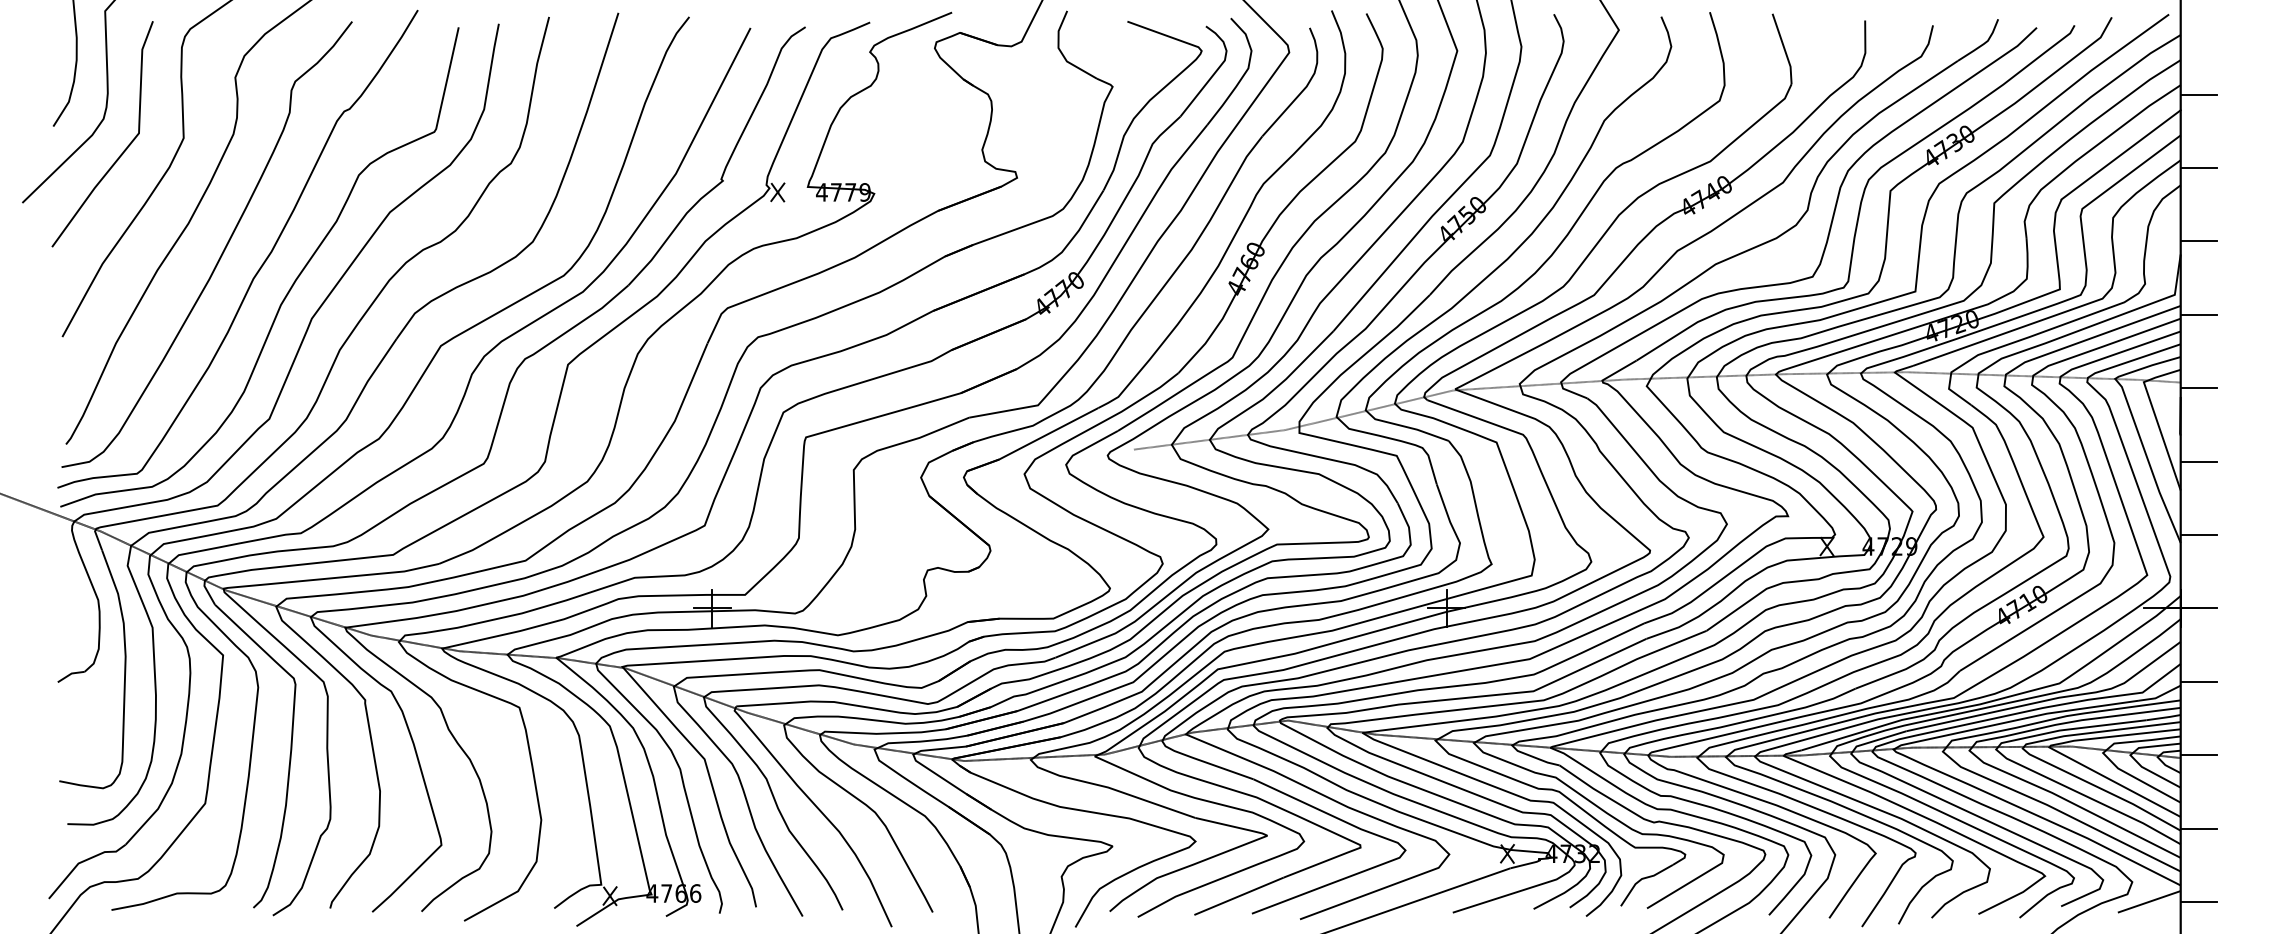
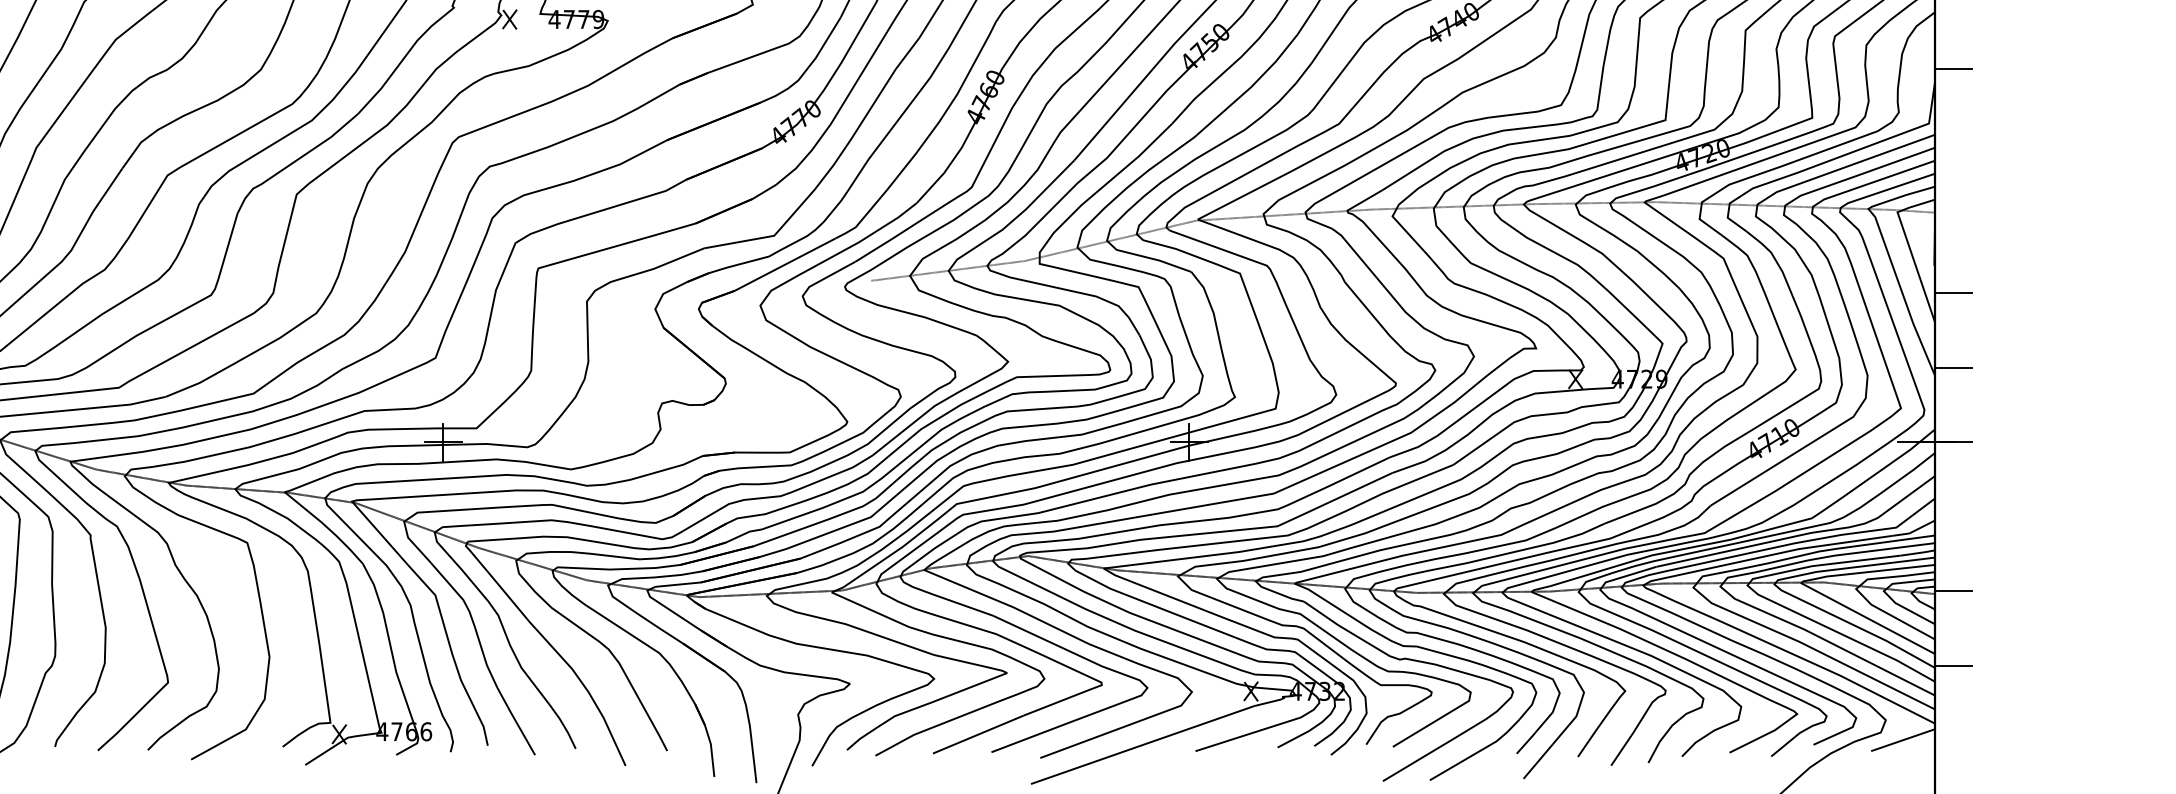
line: (2198, 314) -> (1953, 143), removed
line: (2198, 388) -> (1953, 218), removed
line: (2198, 681) -> (1953, 516), removed
line: (2198, 902) -> (1953, 740), removed

